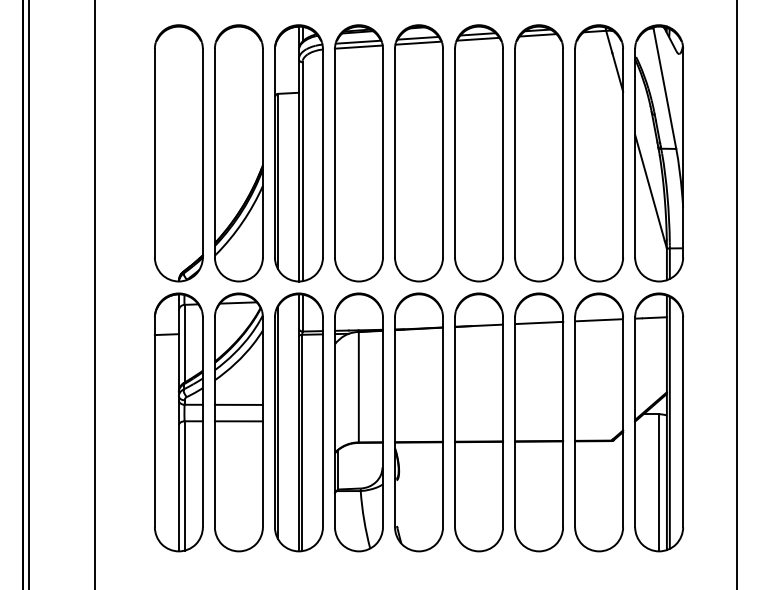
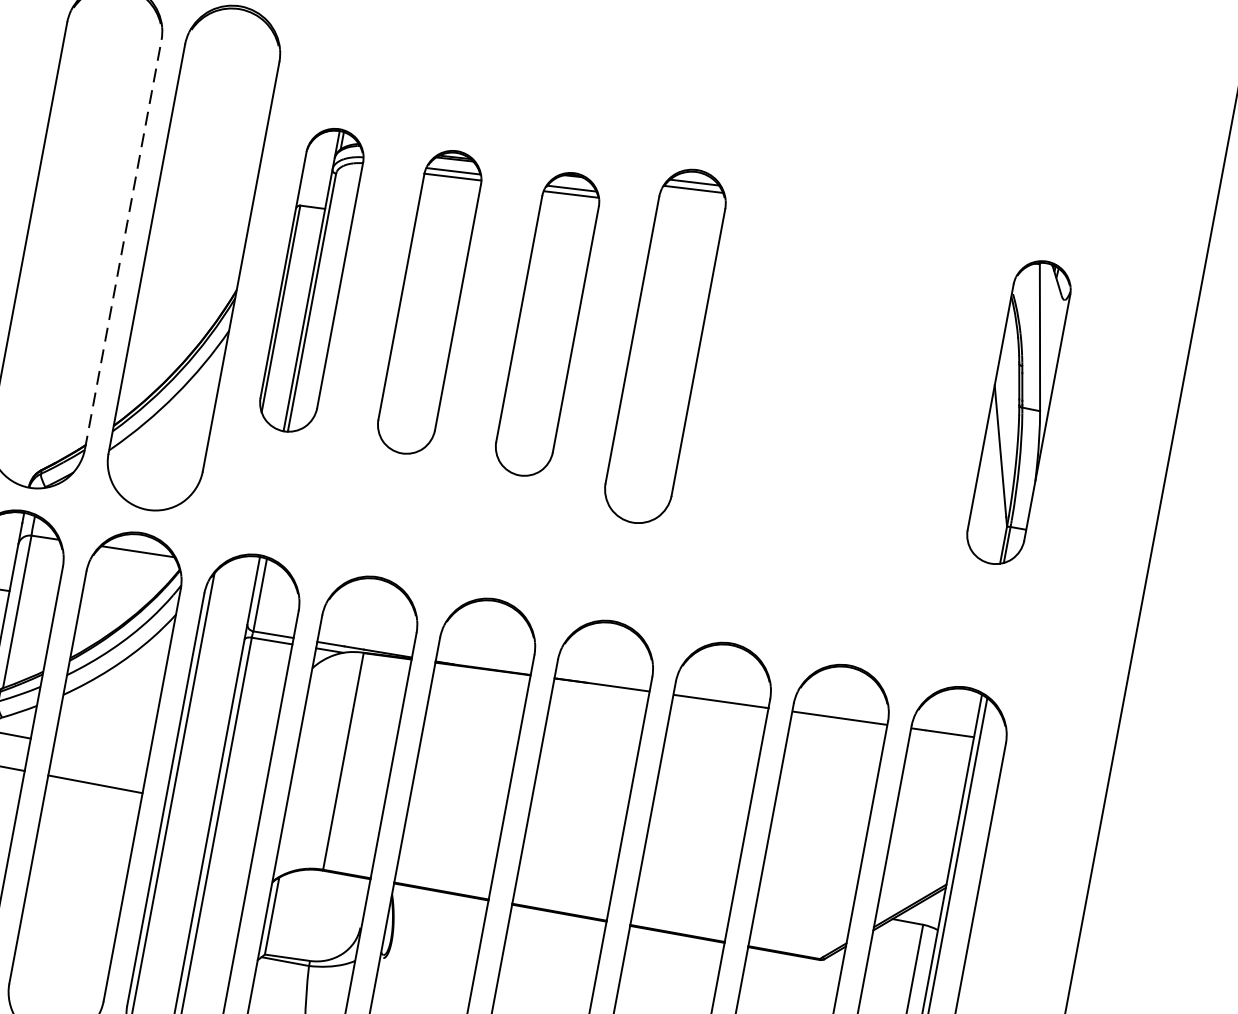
line: (202, 152) -> (122, 243), solid -> dashed
part: (298, 153) -> (310, 280), size x0.6
part: (358, 153) -> (428, 302), size x0.6
part: (418, 153) -> (546, 324), size x0.6
part: (478, 153) -> (664, 346), size x0.7
part: (538, 153) -> (782, 368), removed
part: (598, 153) -> (899, 390), removed
part: (658, 153) -> (1017, 412), size x0.6
line: (238, 404) -> (100, 751), removed

